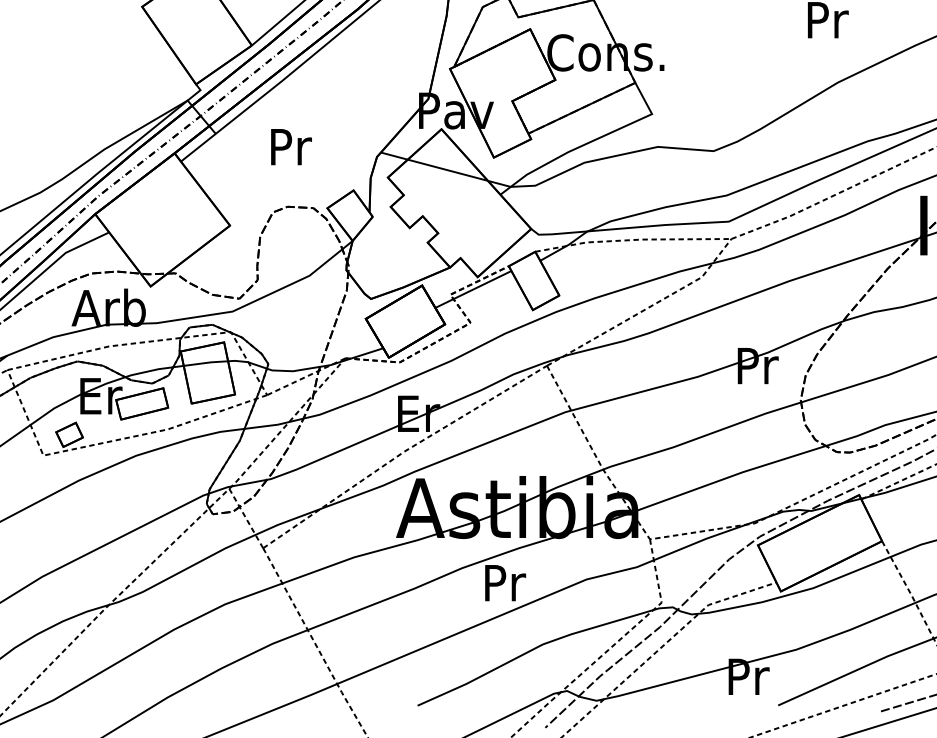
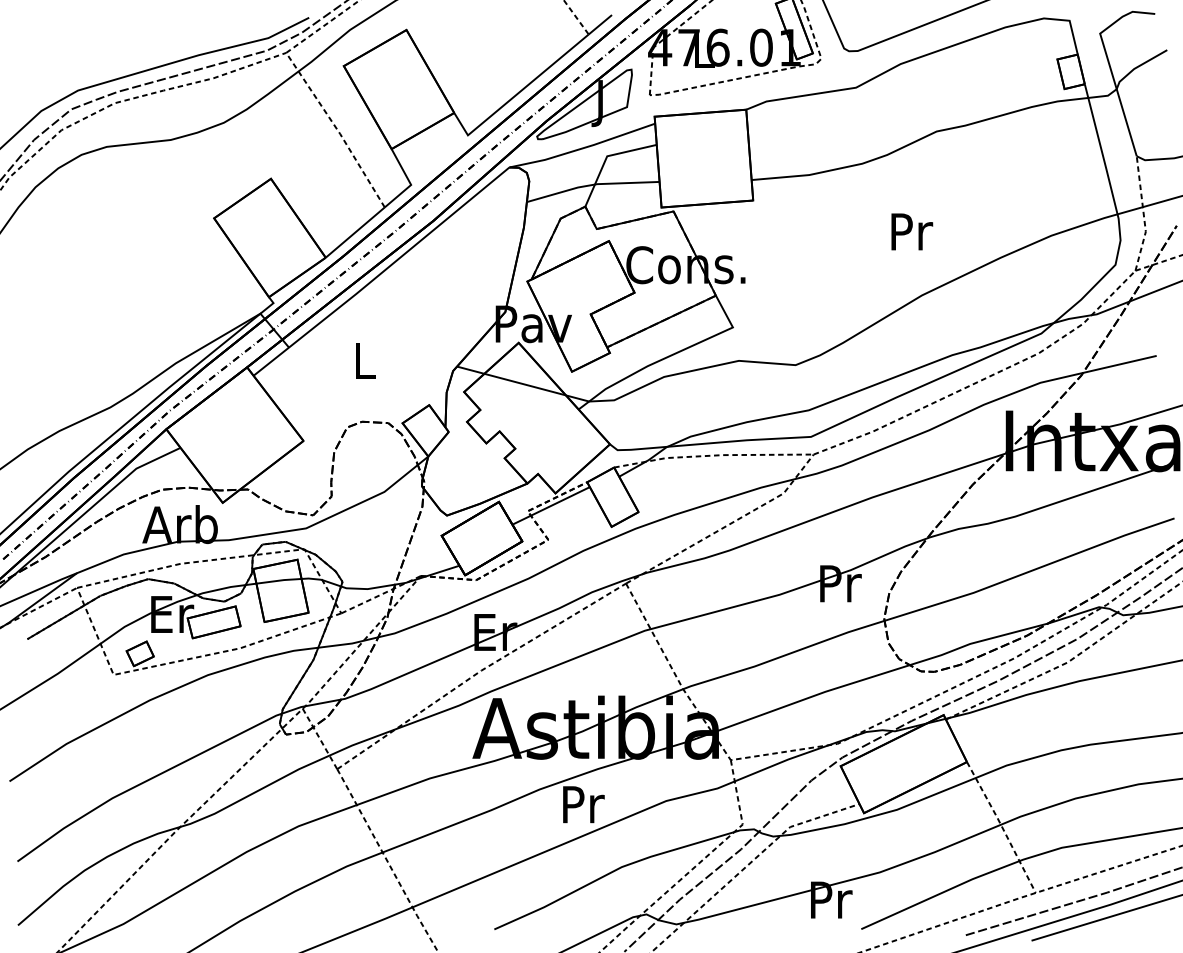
text: (290, 146) -> (365, 360), Pr -> L

